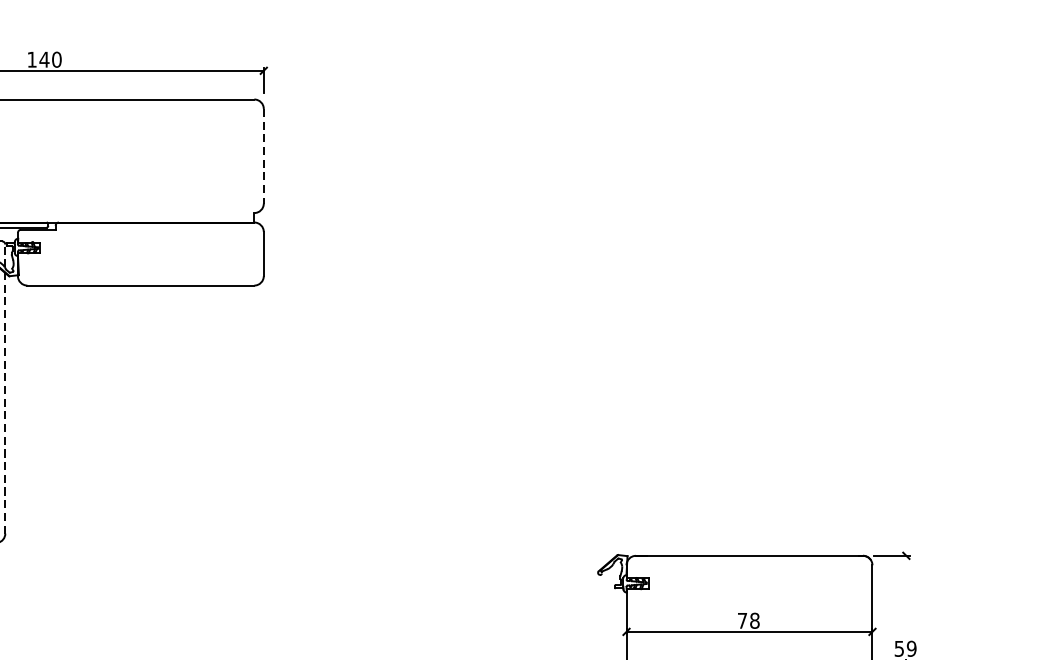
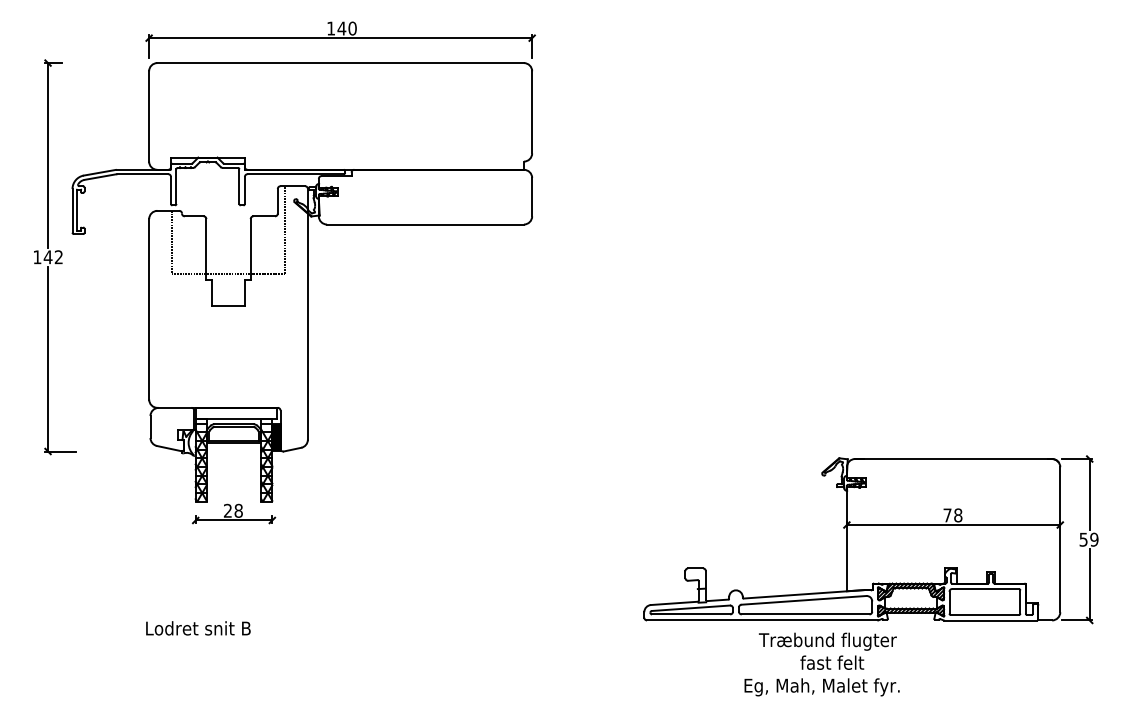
line: (264, 156) -> (532, 112), dashed -> solid
line: (4, 388) -> (307, 313), dashed -> solid
line: (906, 596) -> (1089, 494), added

